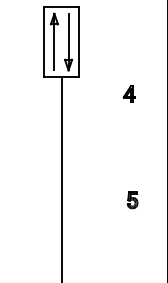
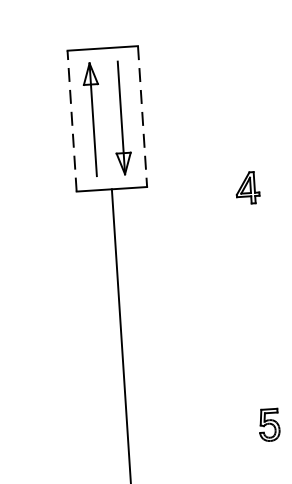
line: (43, 41) -> (71, 119), solid -> dashed
line: (79, 42) -> (143, 117), solid -> dashed
part: (128, 93) -> (245, 186), moved

